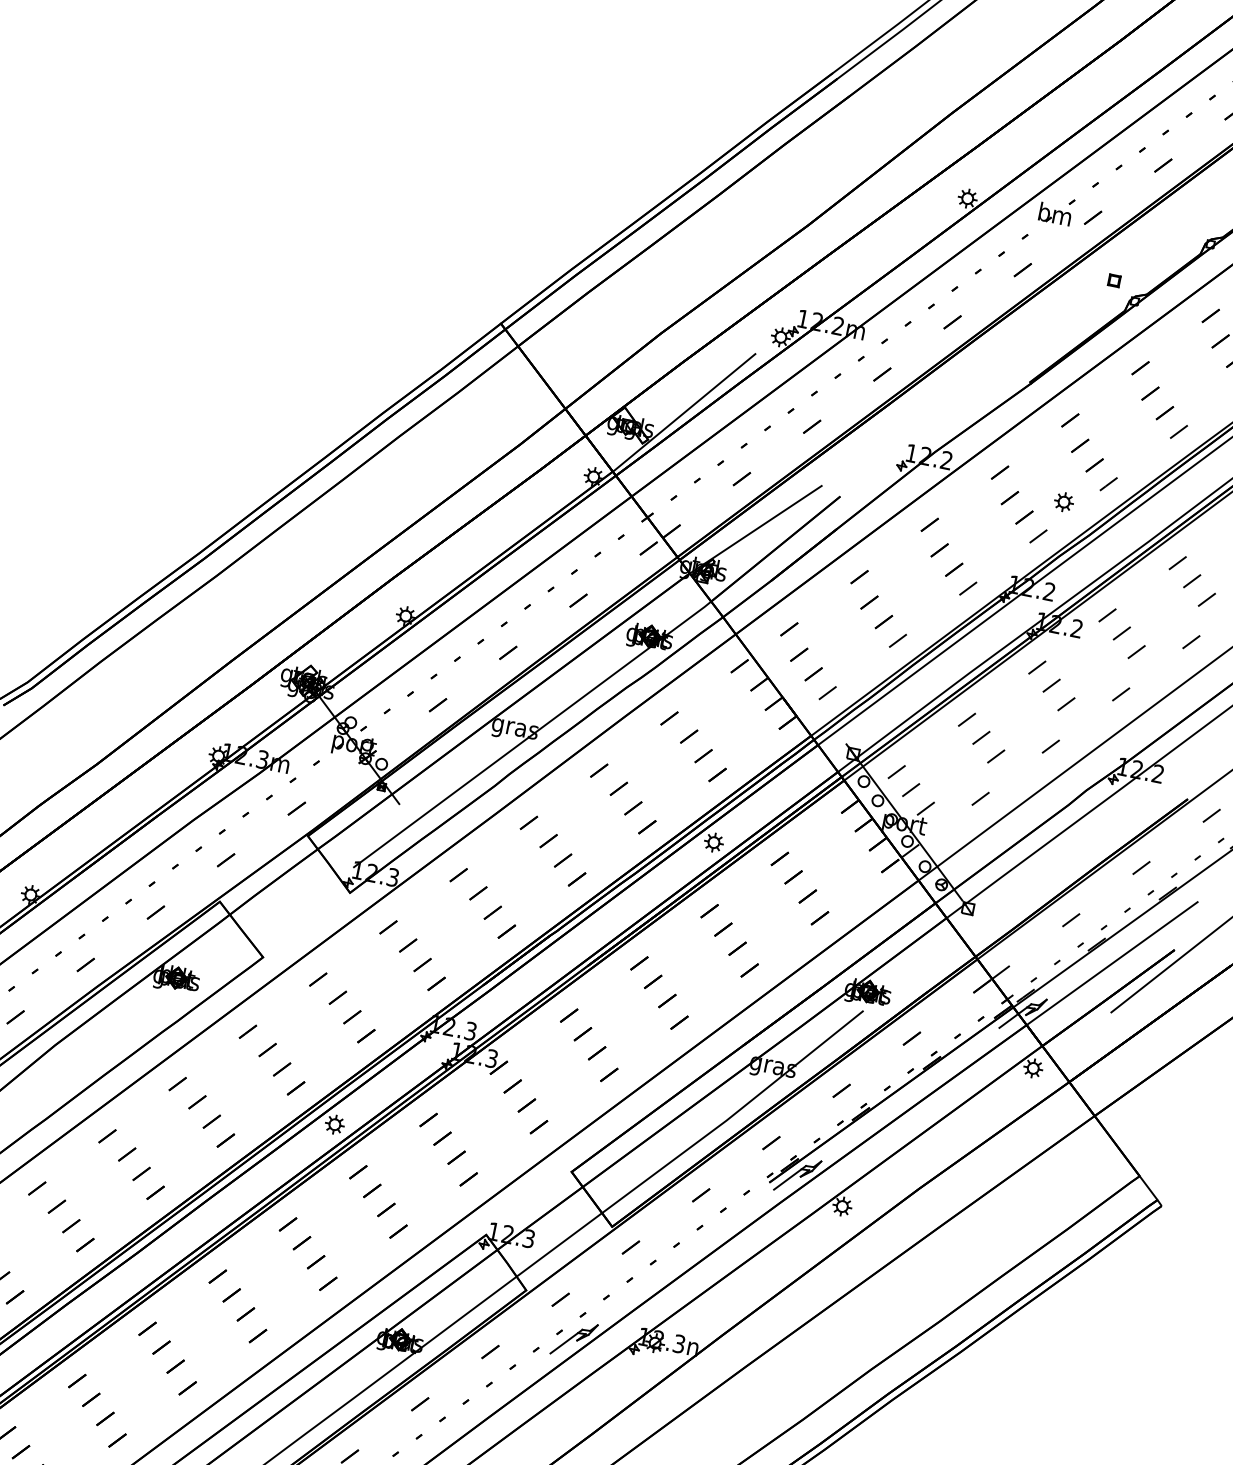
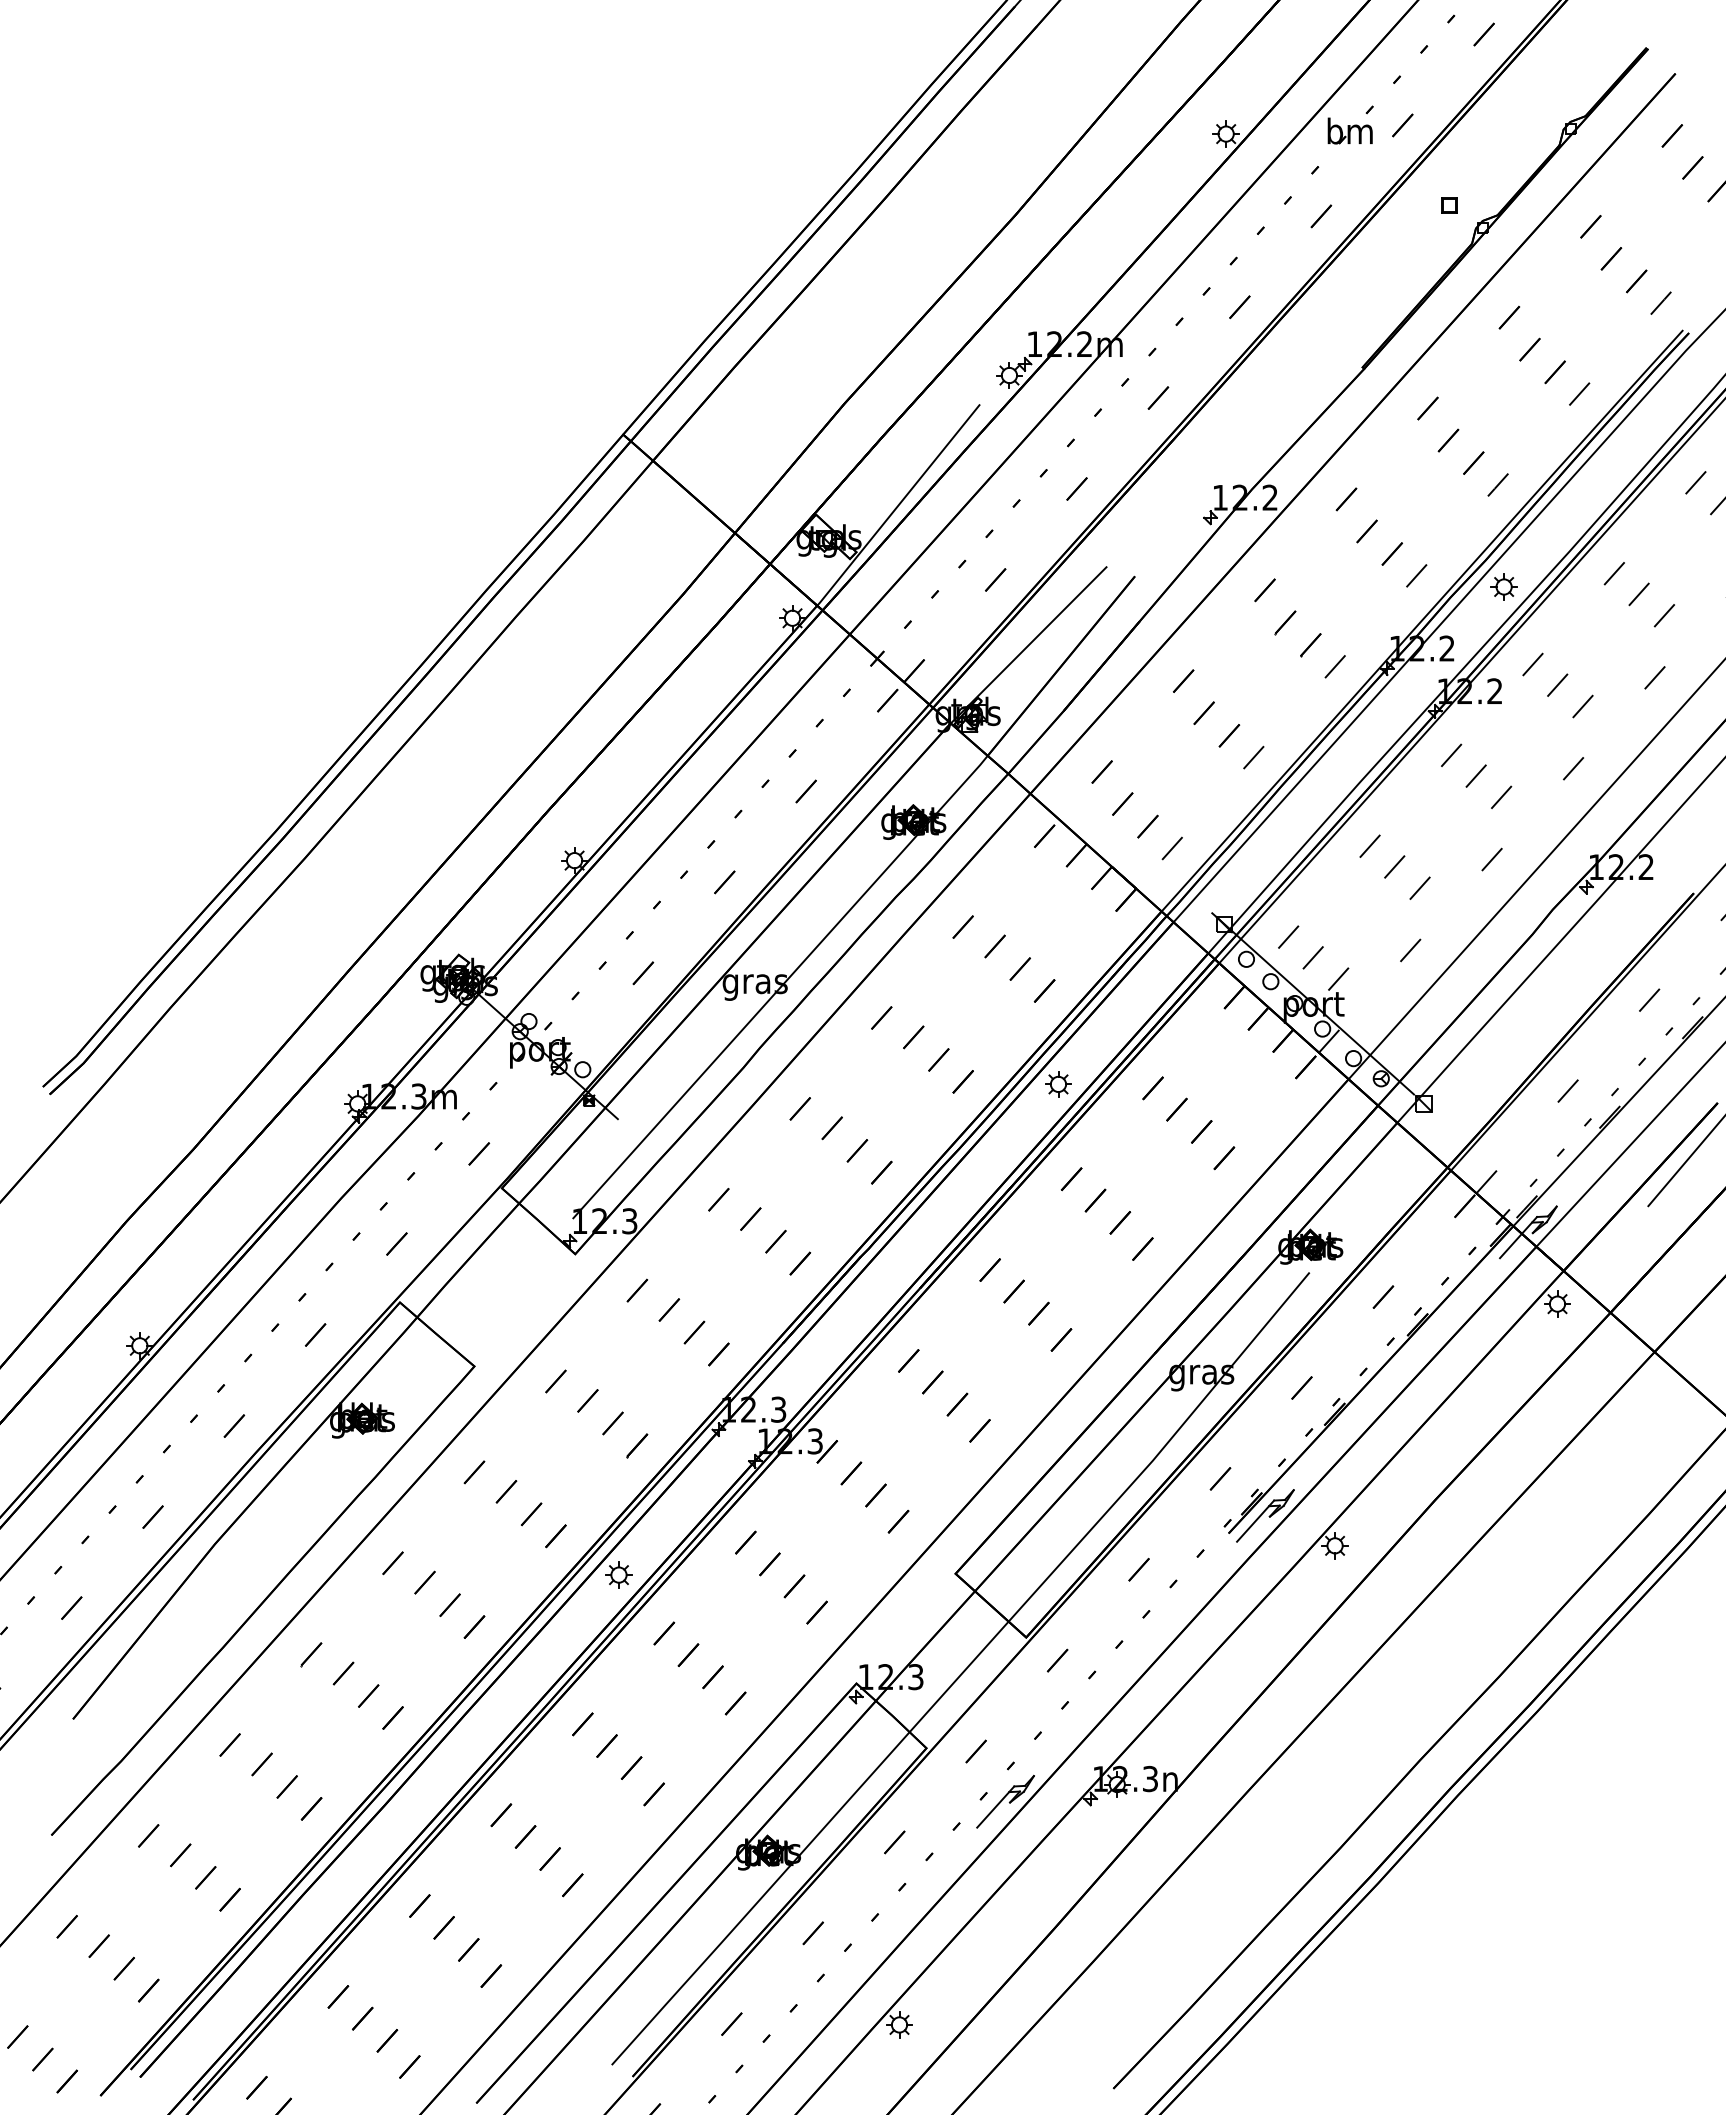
part: (1063, 501) -> (1503, 586), moved

